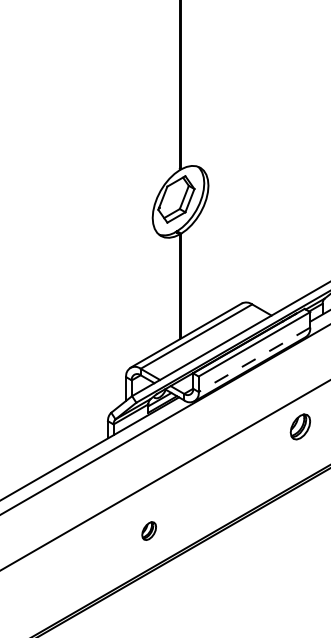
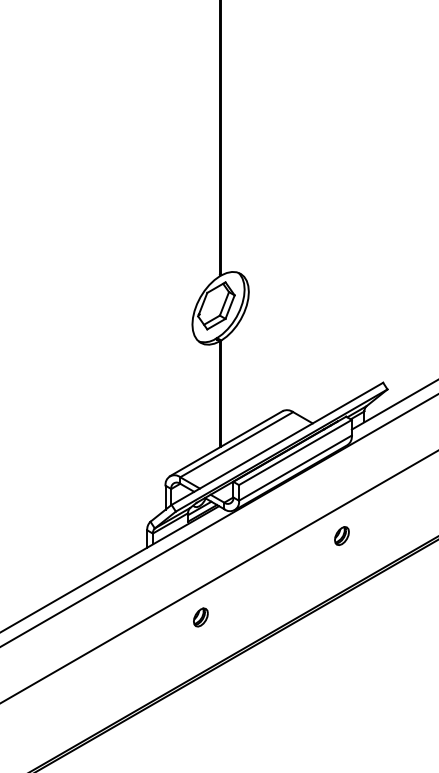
line: (254, 360) -> (295, 468), dashed -> solid
part: (300, 426) -> (341, 535), size x0.71
part: (148, 531) -> (200, 617), moved

